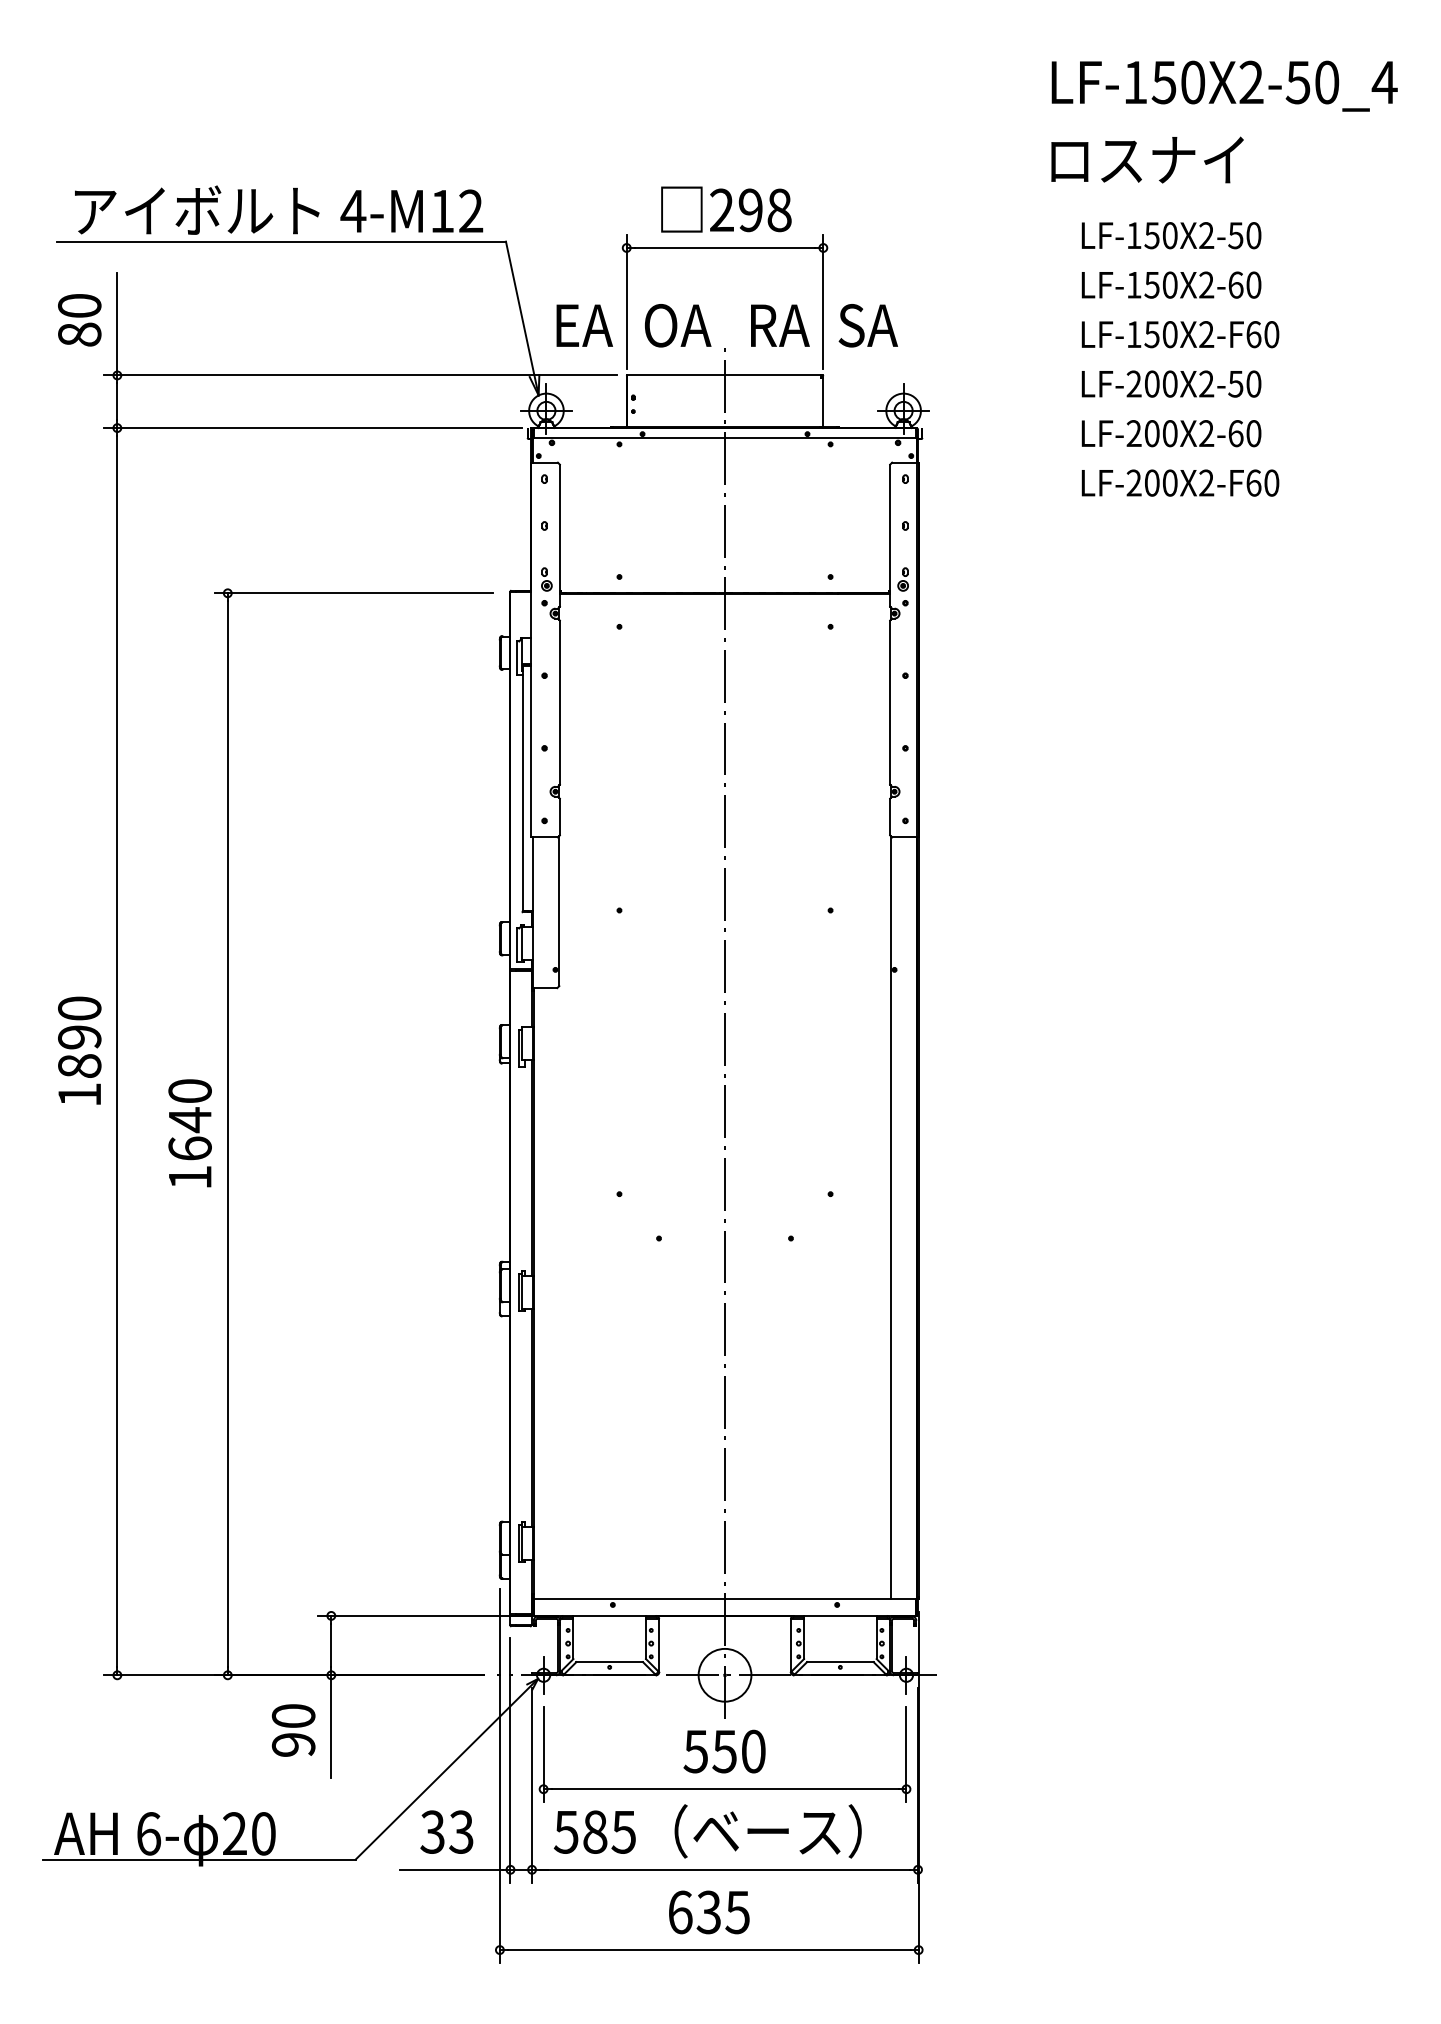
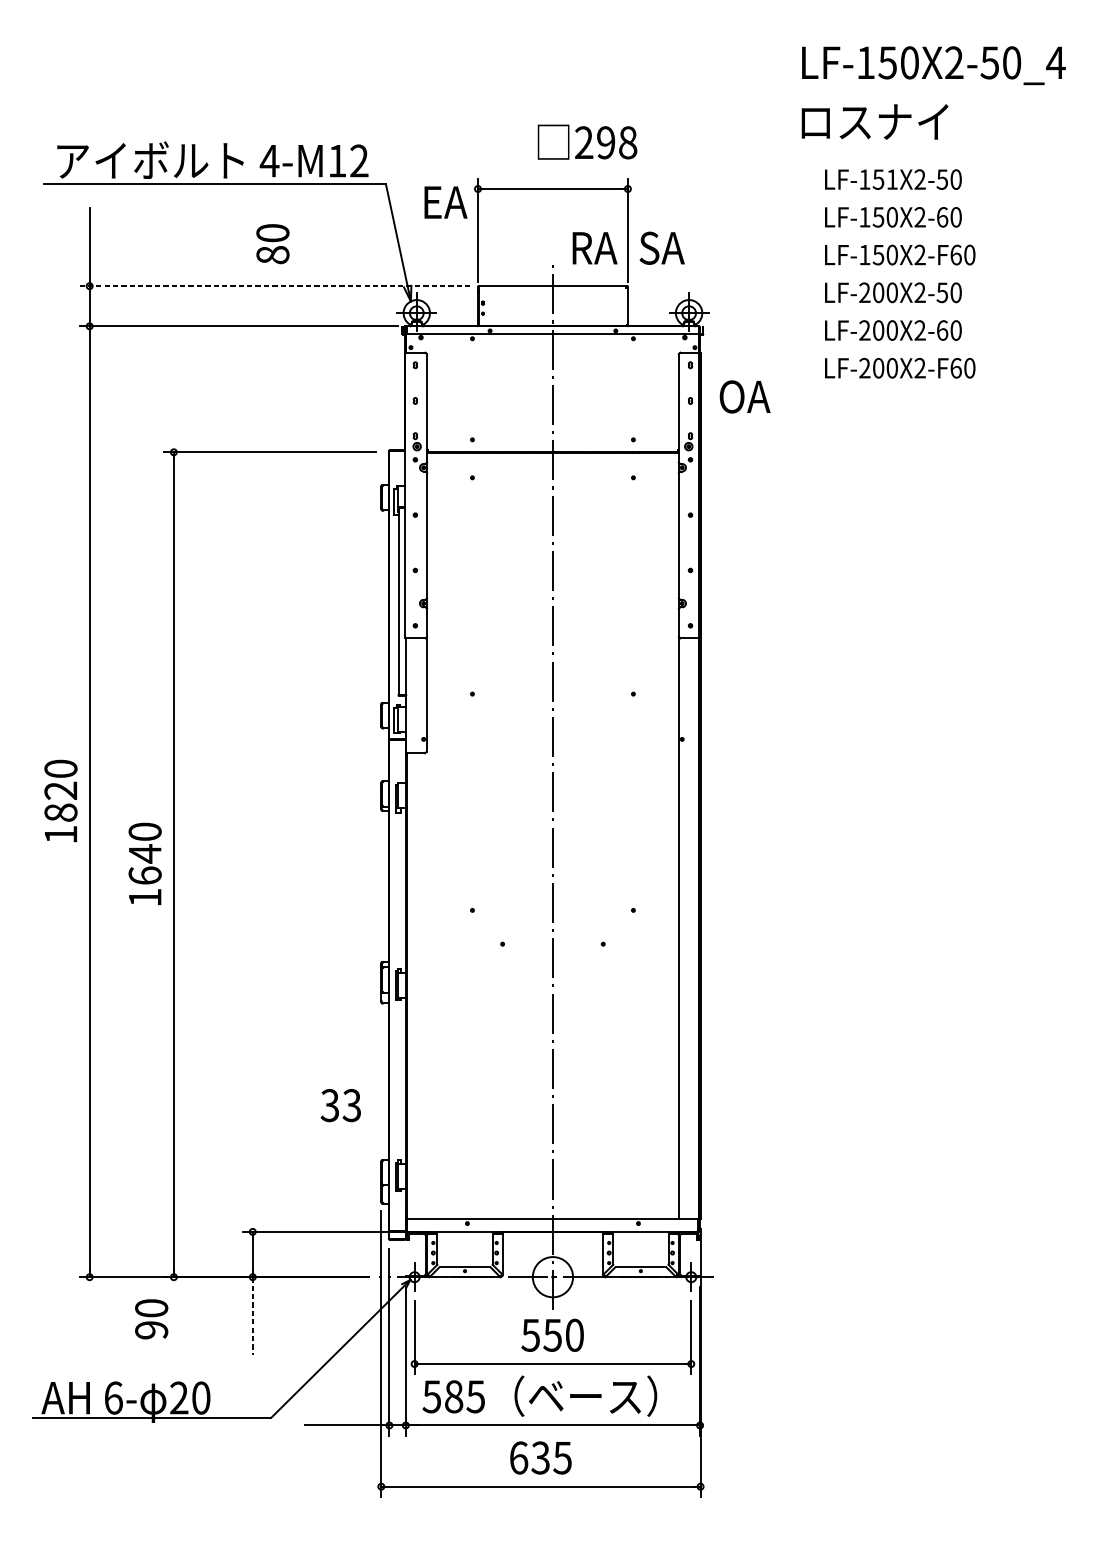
text: (726, 209) -> (587, 142), moved
text: (1169, 235) -> (891, 179), LF-150X2-50 -> LF-151X2-50
text: (79, 320) -> (272, 244), moved
text: (584, 325) -> (445, 202), moved
text: (678, 325) -> (745, 396), moved
line: (360, 375) -> (275, 286), solid -> dashed
text: (79, 1037) -> (60, 790), 1890 -> 1820
line: (331, 1727) -> (252, 1316), solid -> dashed
text: (293, 1730) -> (151, 1319), moved
text: (446, 1831) -> (340, 1105), moved

